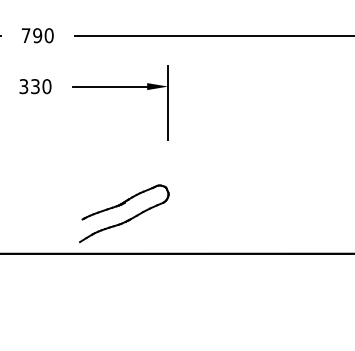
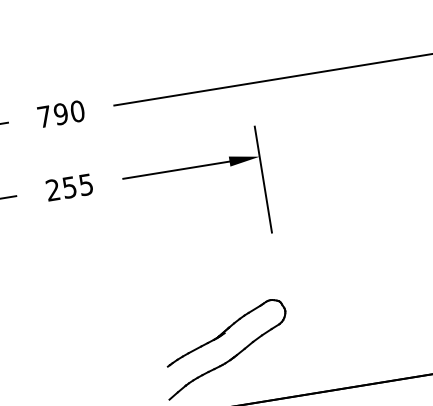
text: (35, 86) -> (69, 187), 330 -> 255

